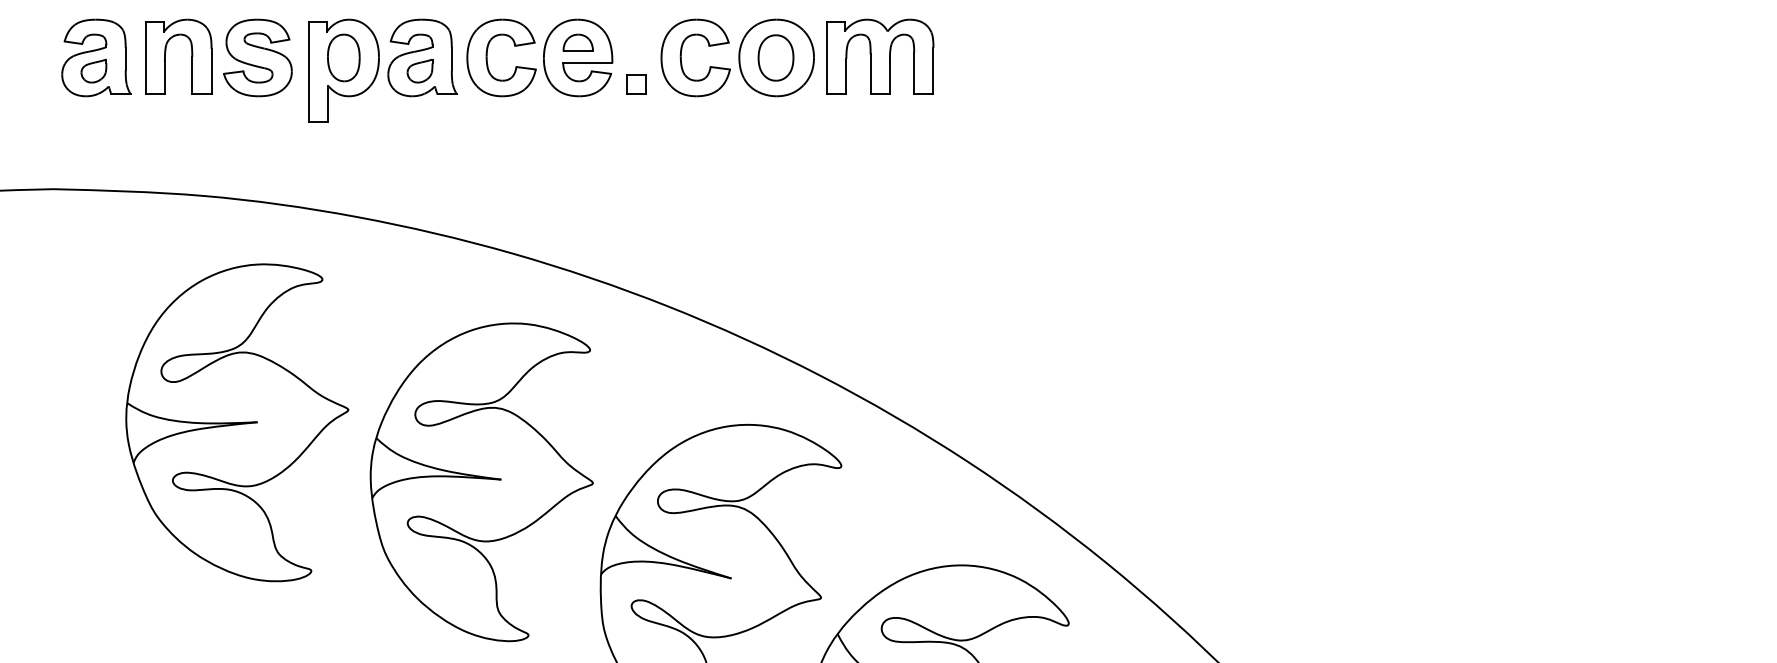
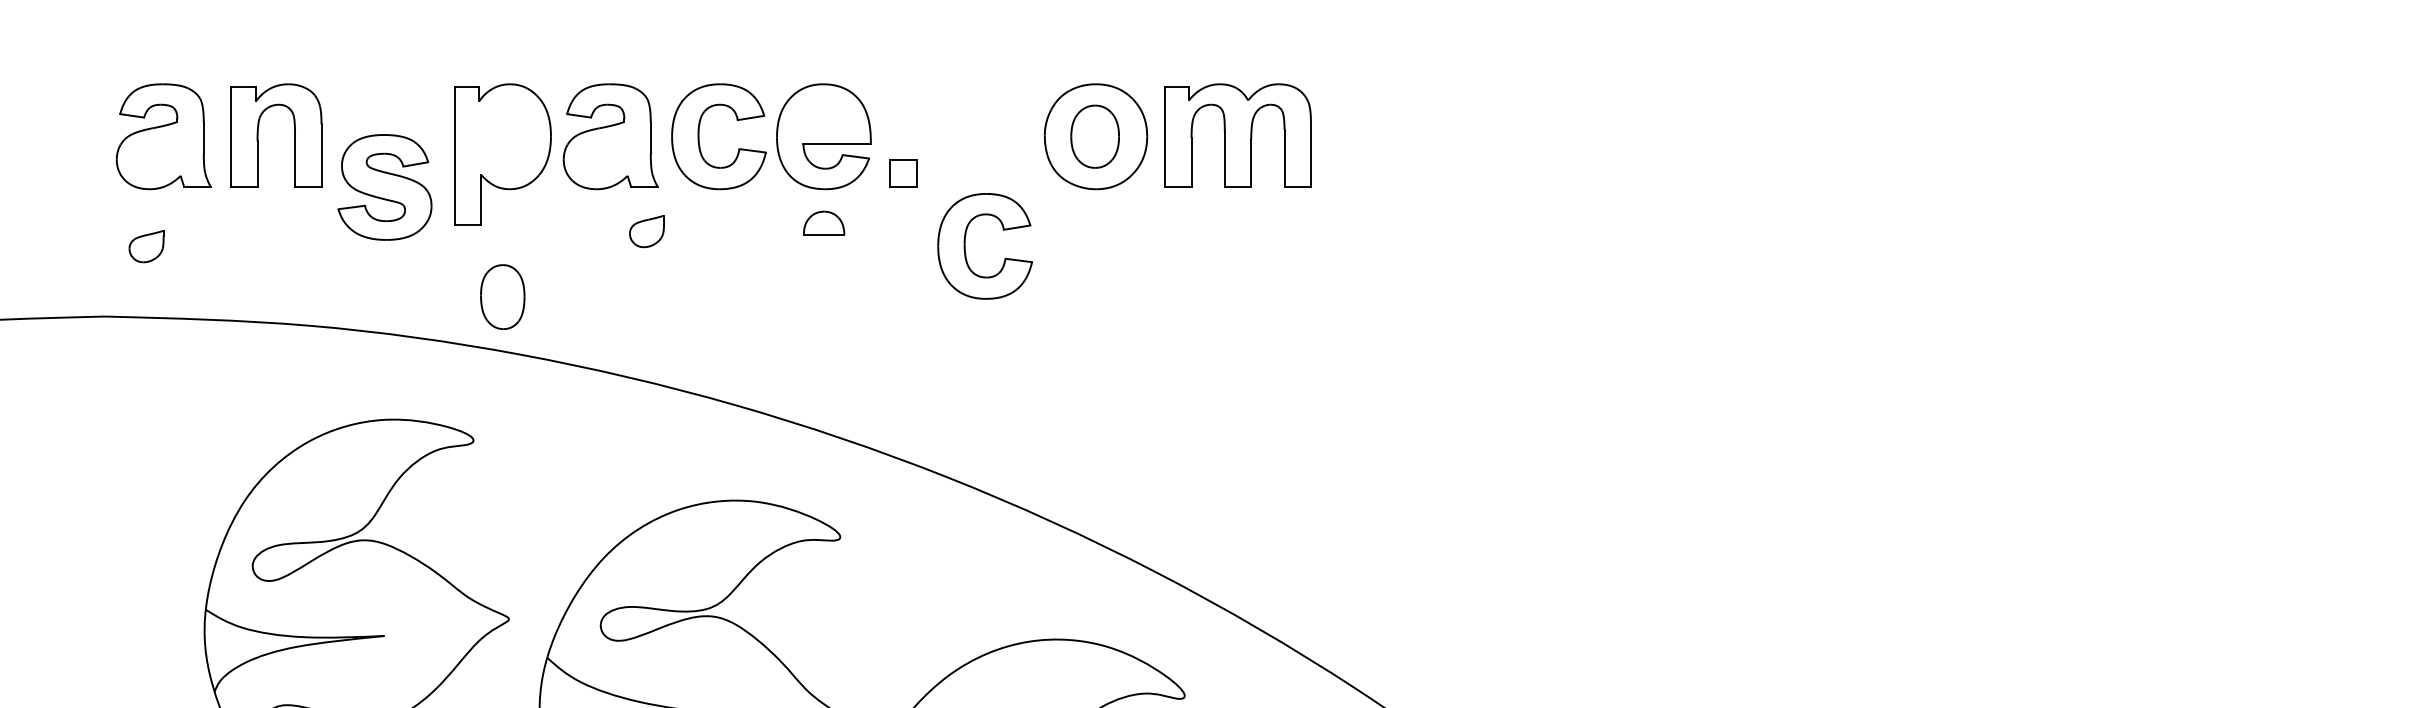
part: (577, 42) -> (823, 222), moved
part: (257, 57) -> (384, 186), moved
part: (343, 57) -> (502, 296), moved
part: (681, 57) -> (965, 245), moved
part: (93, 70) -> (145, 245), moved
part: (419, 71) -> (646, 232), moved

